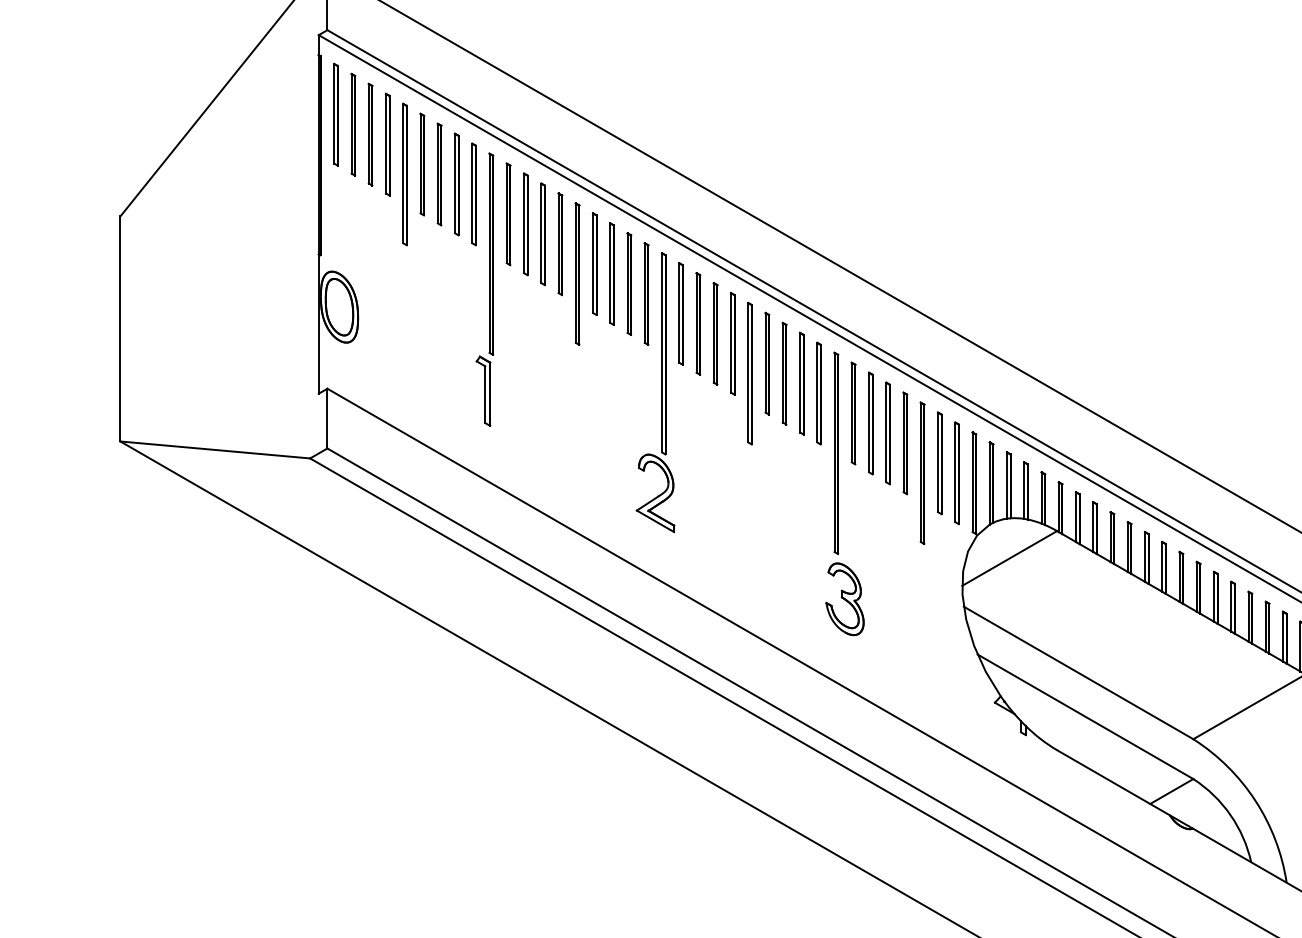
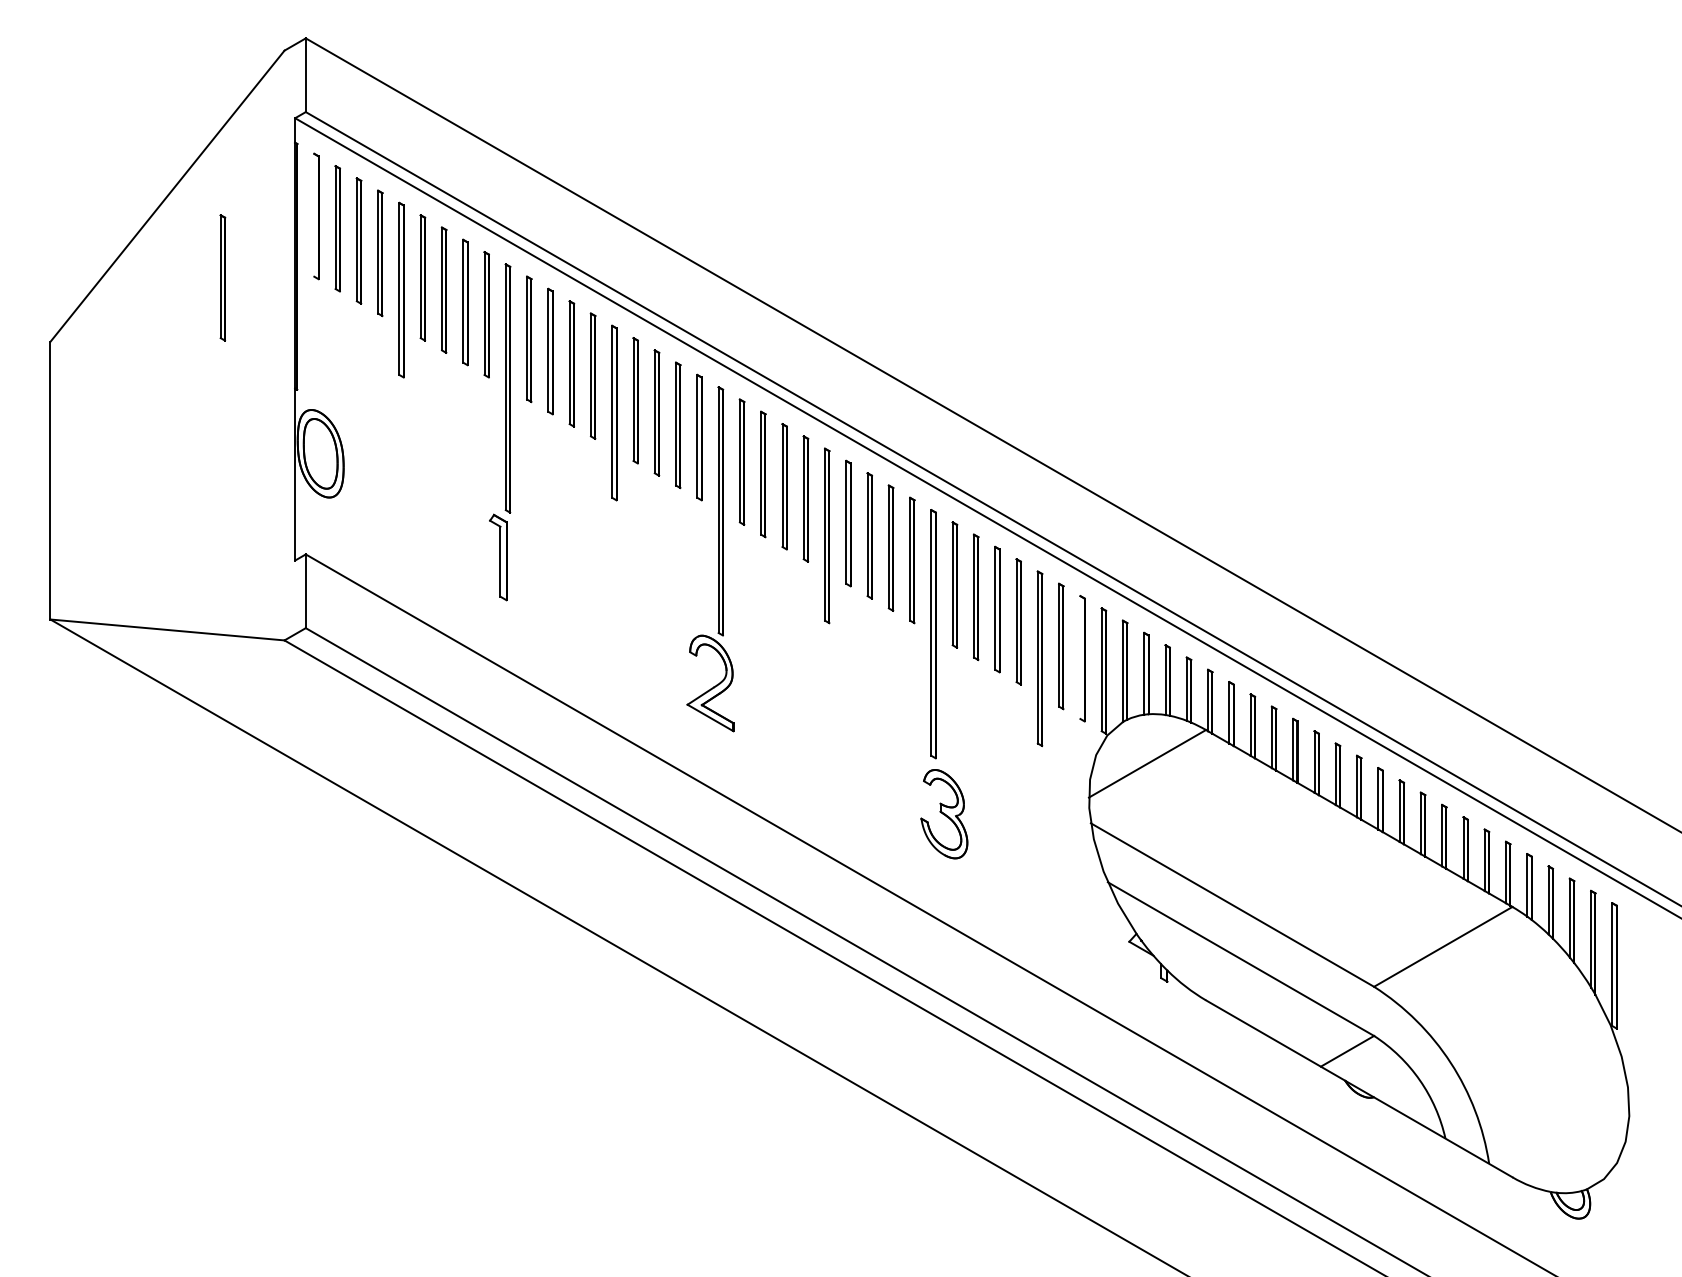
line: (334, 113) -> (314, 214), removed
part: (259, 164) -> (222, 277), added
line: (955, 472) -> (1080, 657), removed

